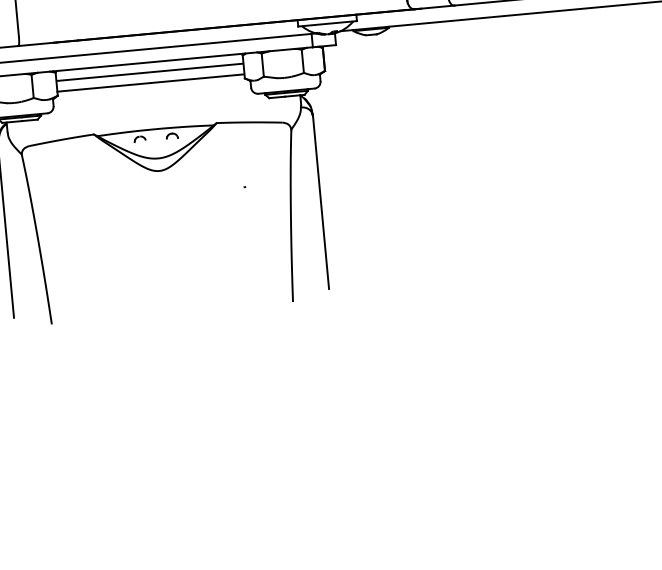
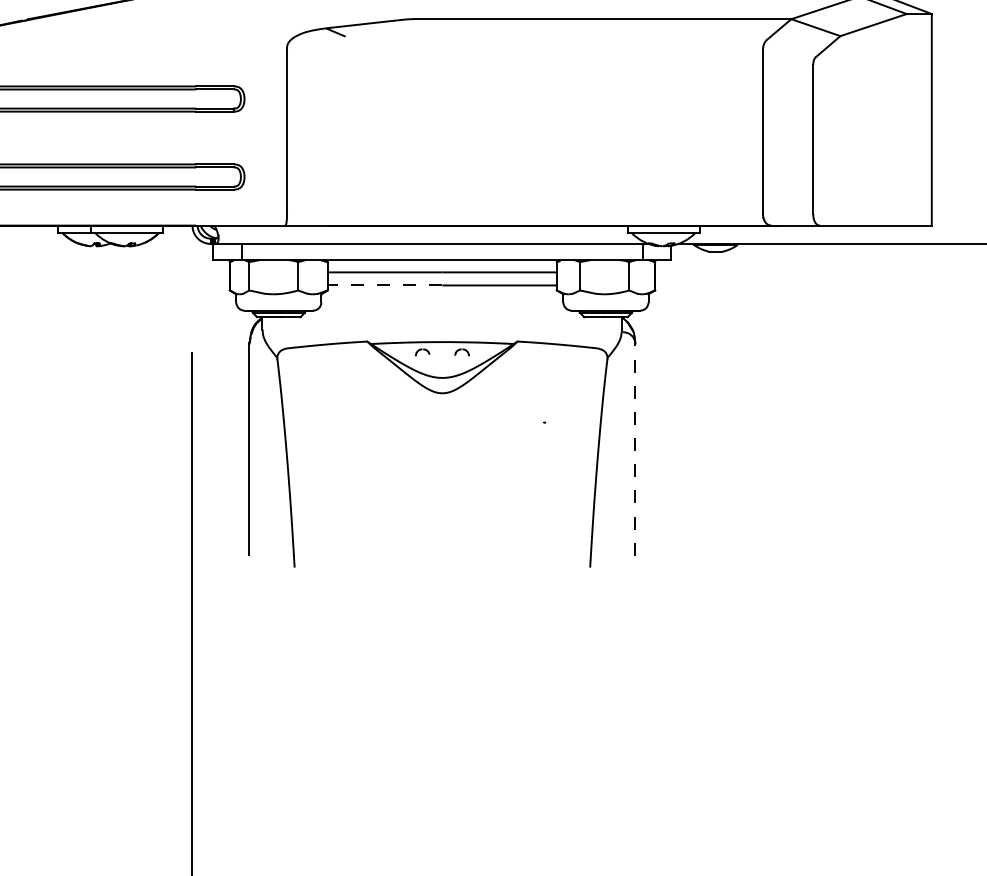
line: (103, 87) -> (384, 285), solid -> dashed
line: (321, 202) -> (635, 449), solid -> dashed

